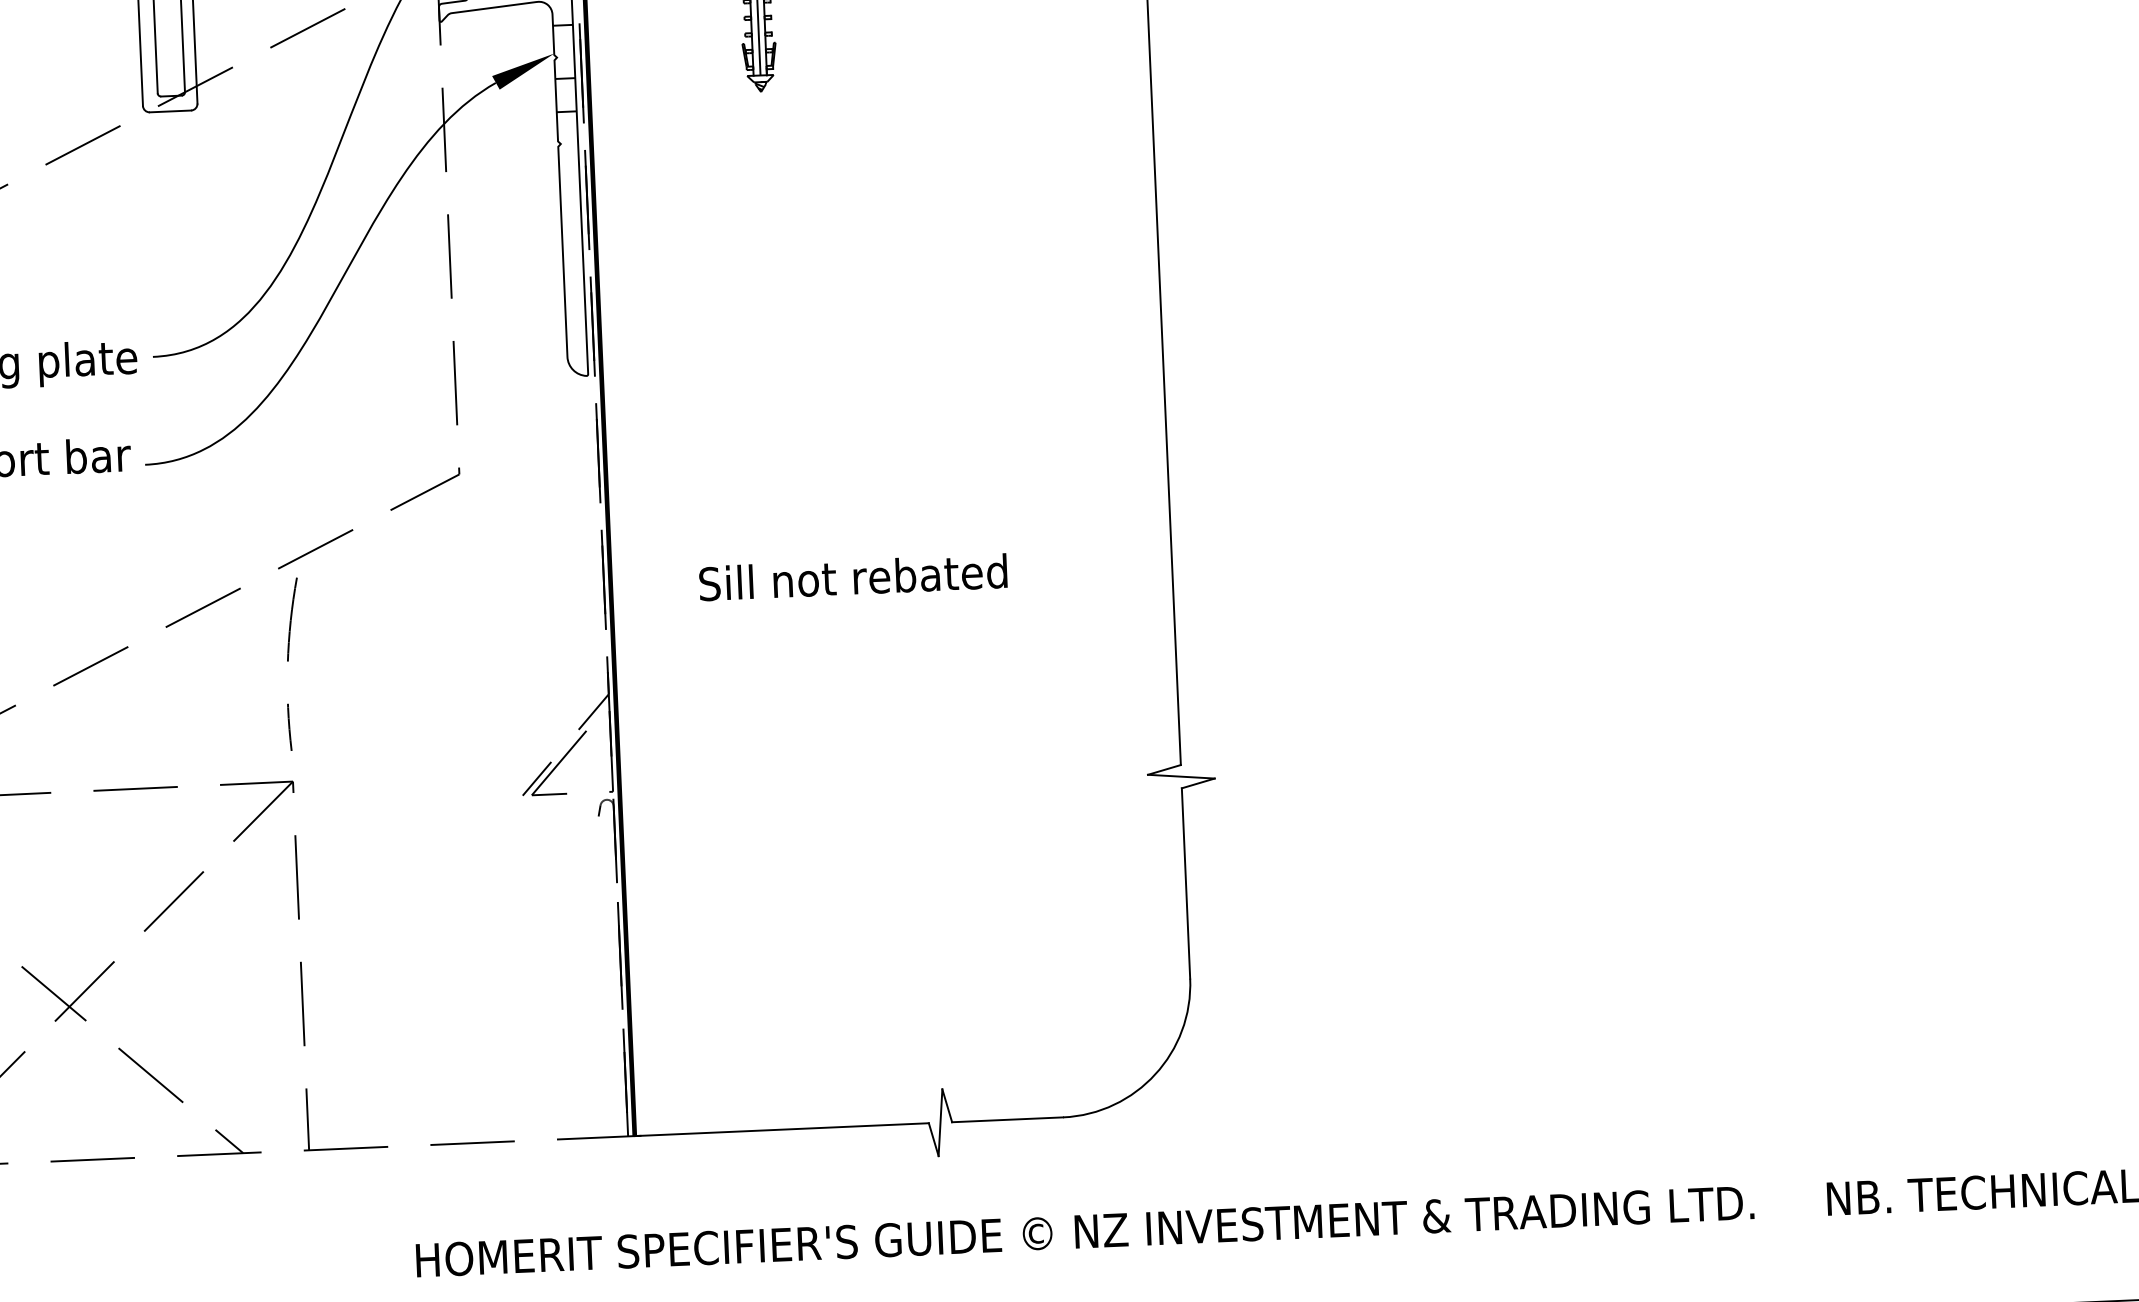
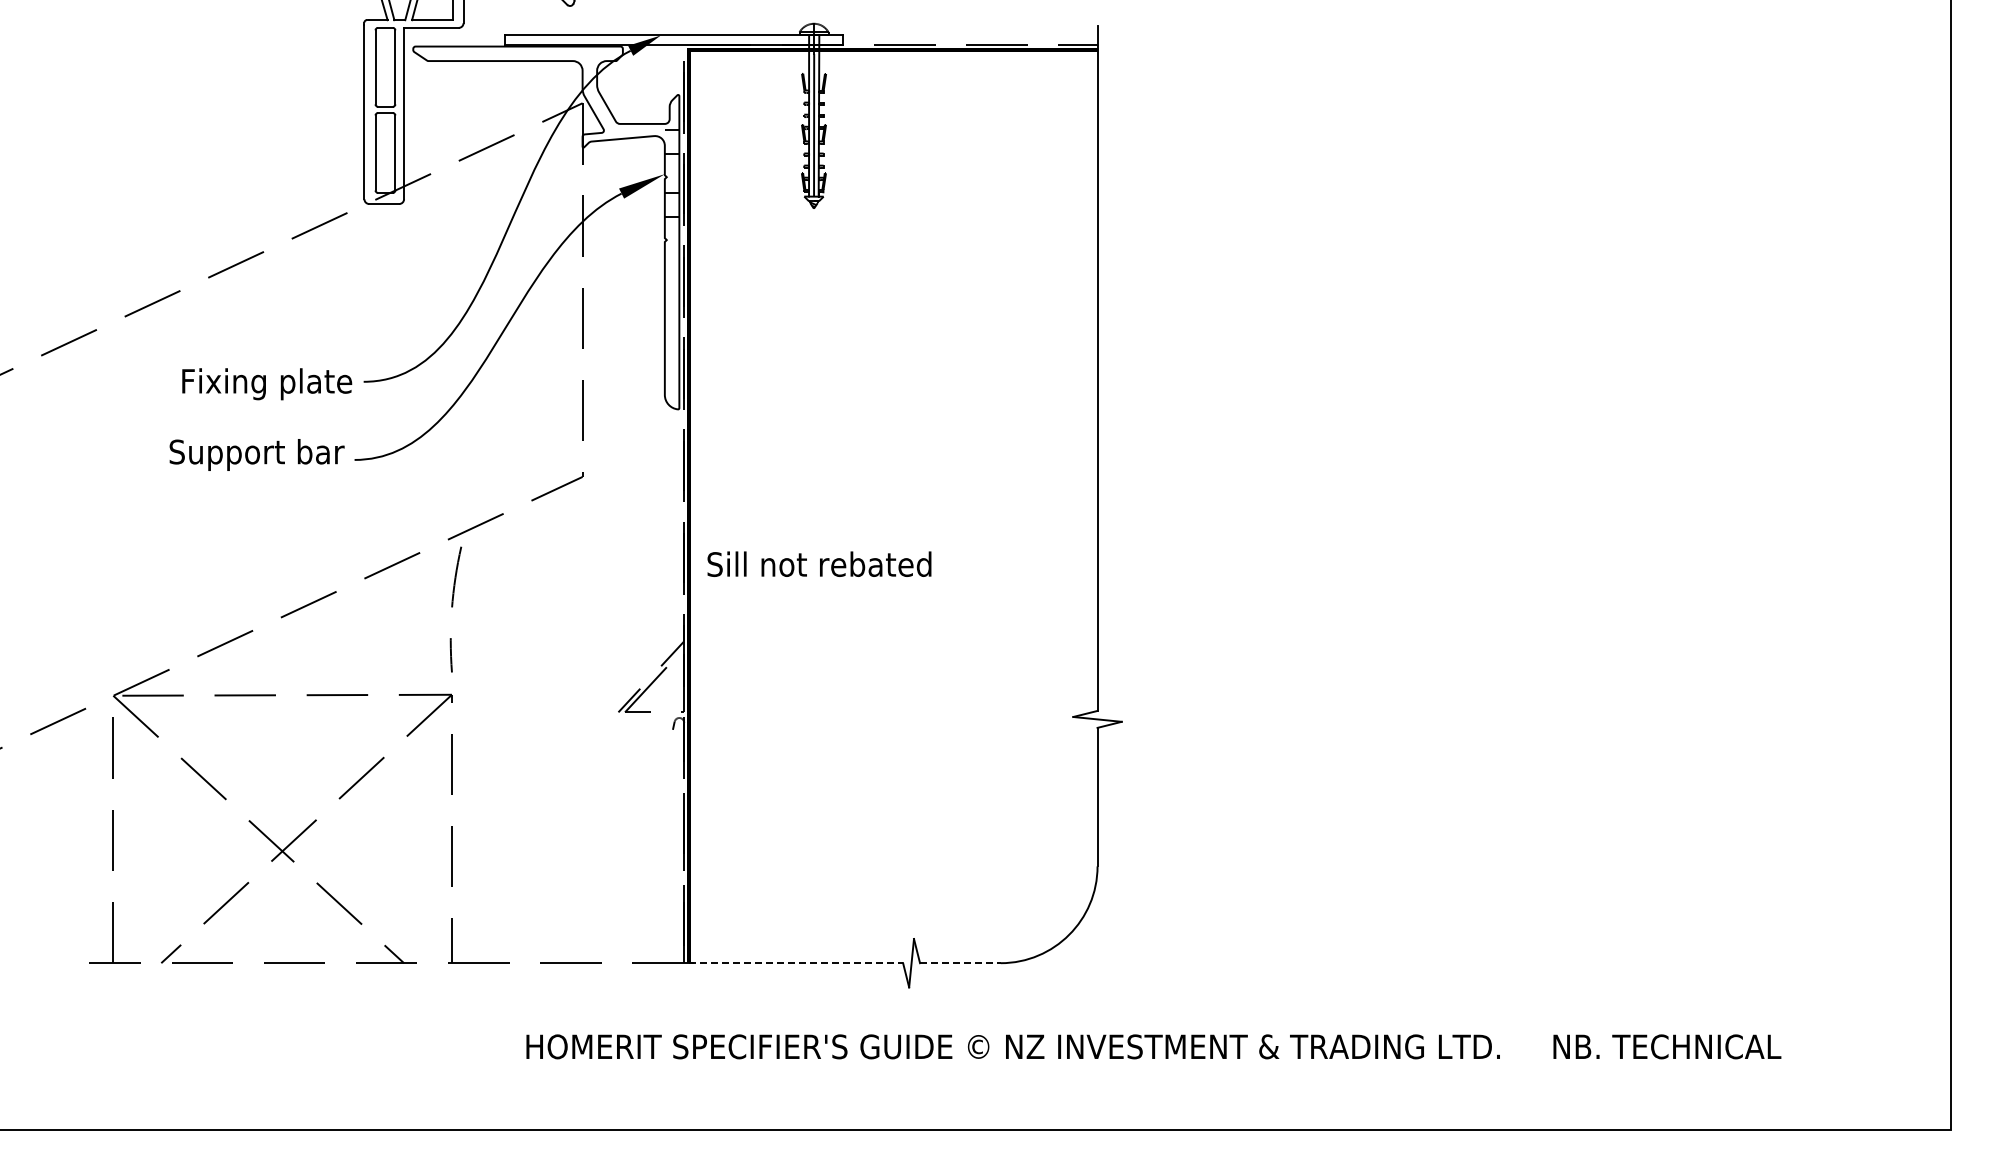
text: (853, 576) -> (819, 563), moved
line: (1007, 1120) -> (960, 963), solid -> dashed
line: (782, 1130) -> (796, 963), solid -> dashed

